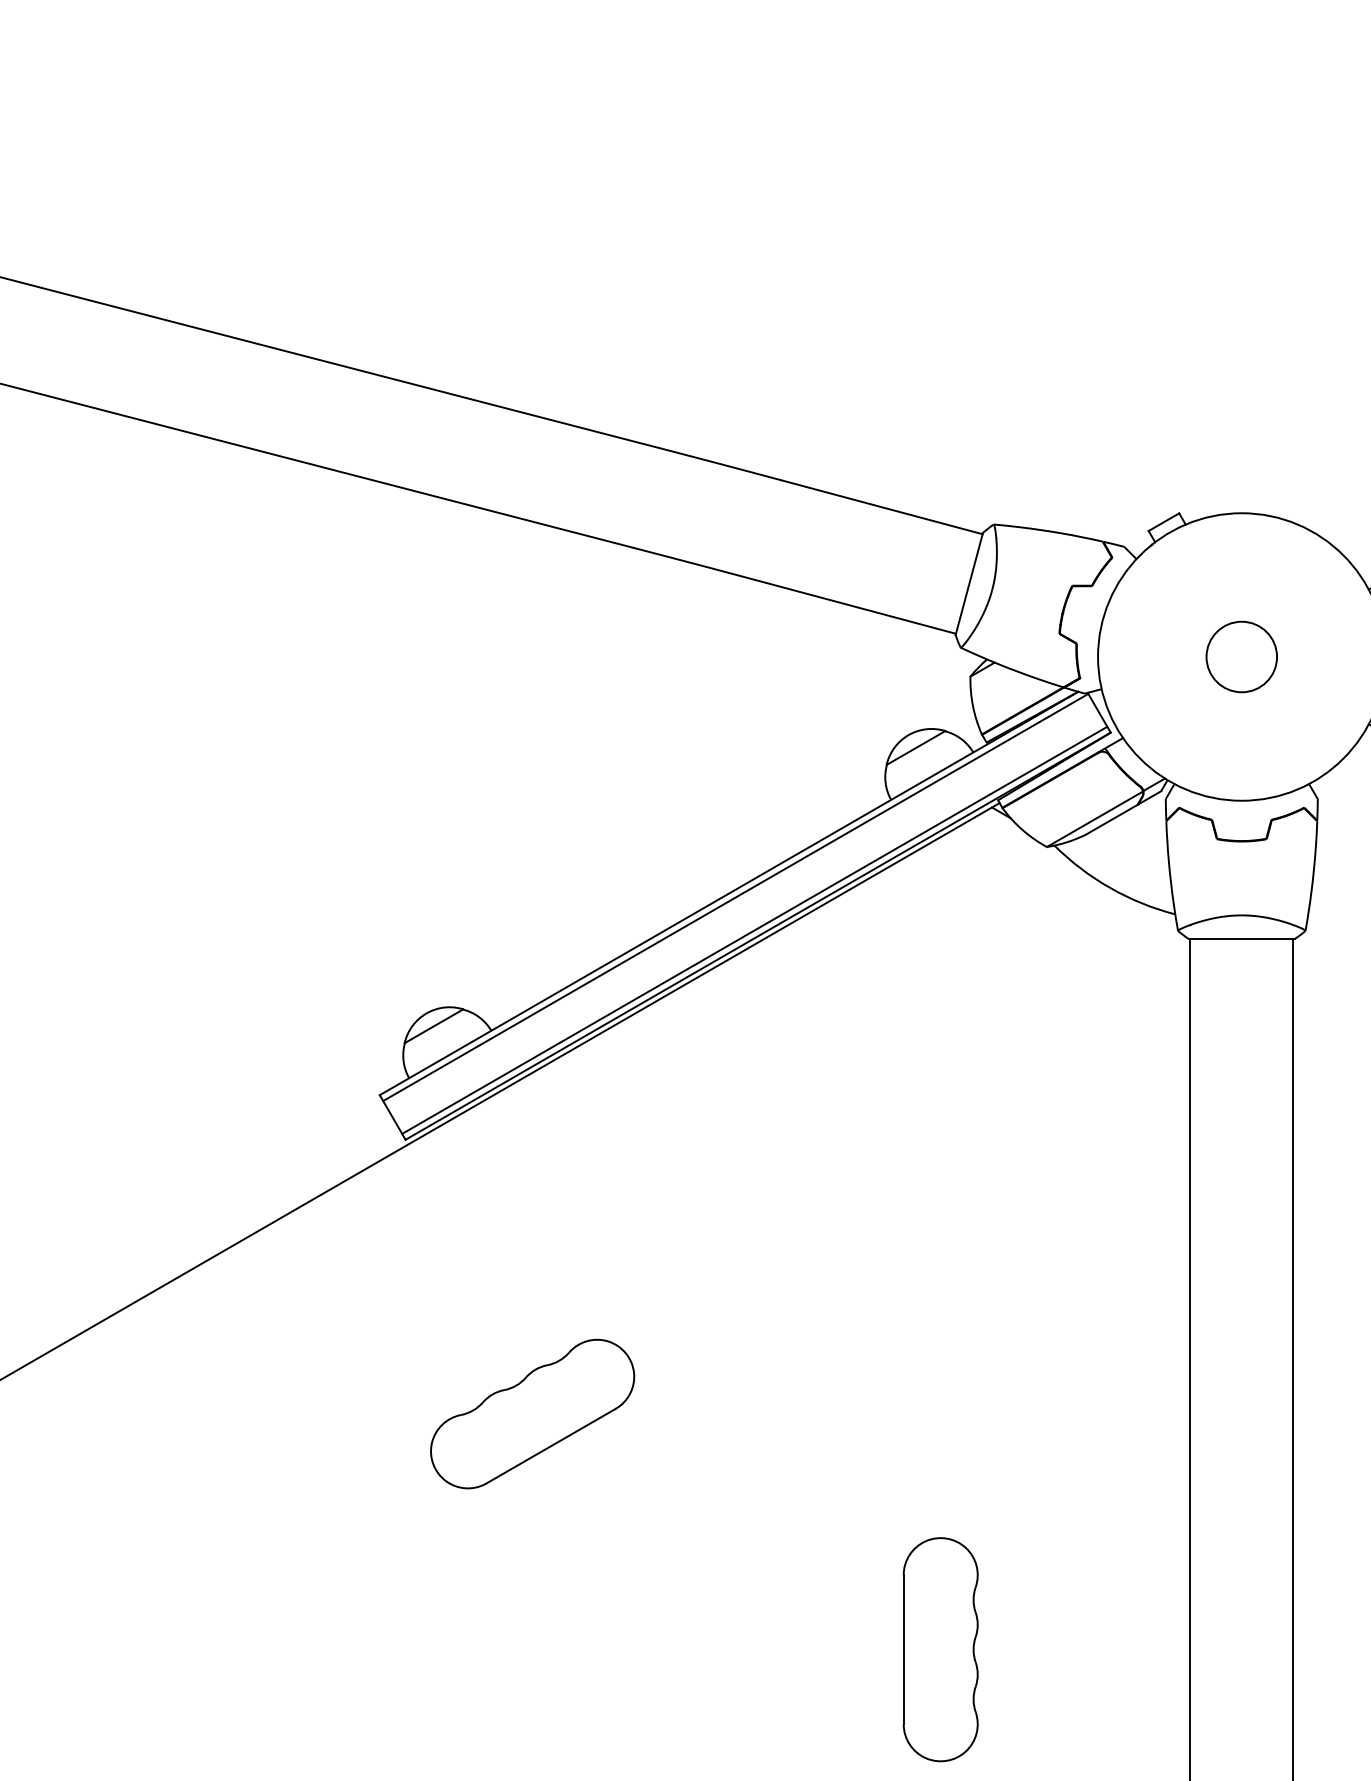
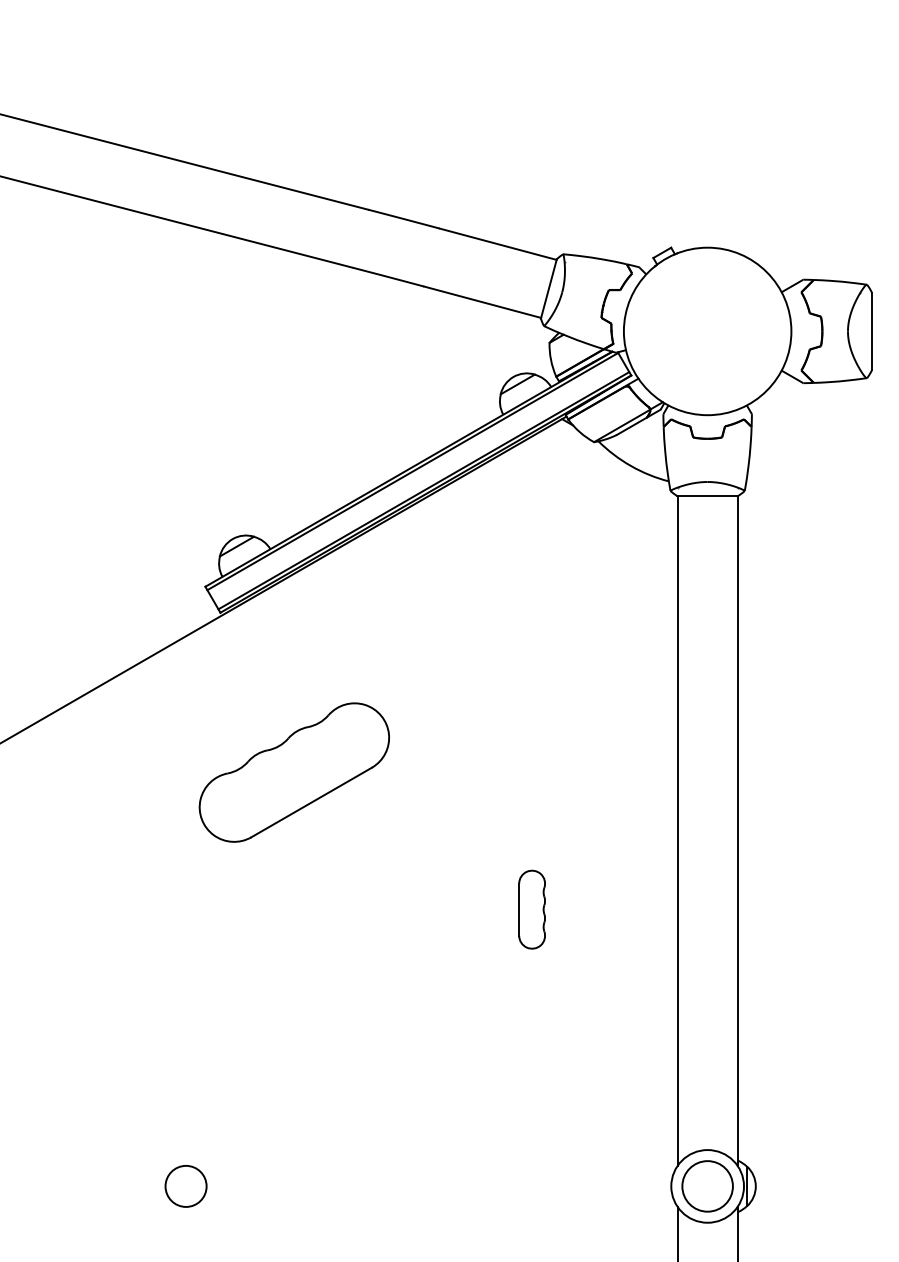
circle: (1241, 657) -> (707, 331), removed
part: (532, 1413) -> (294, 772), size x1.6
part: (939, 1649) -> (531, 909), size x0.6

